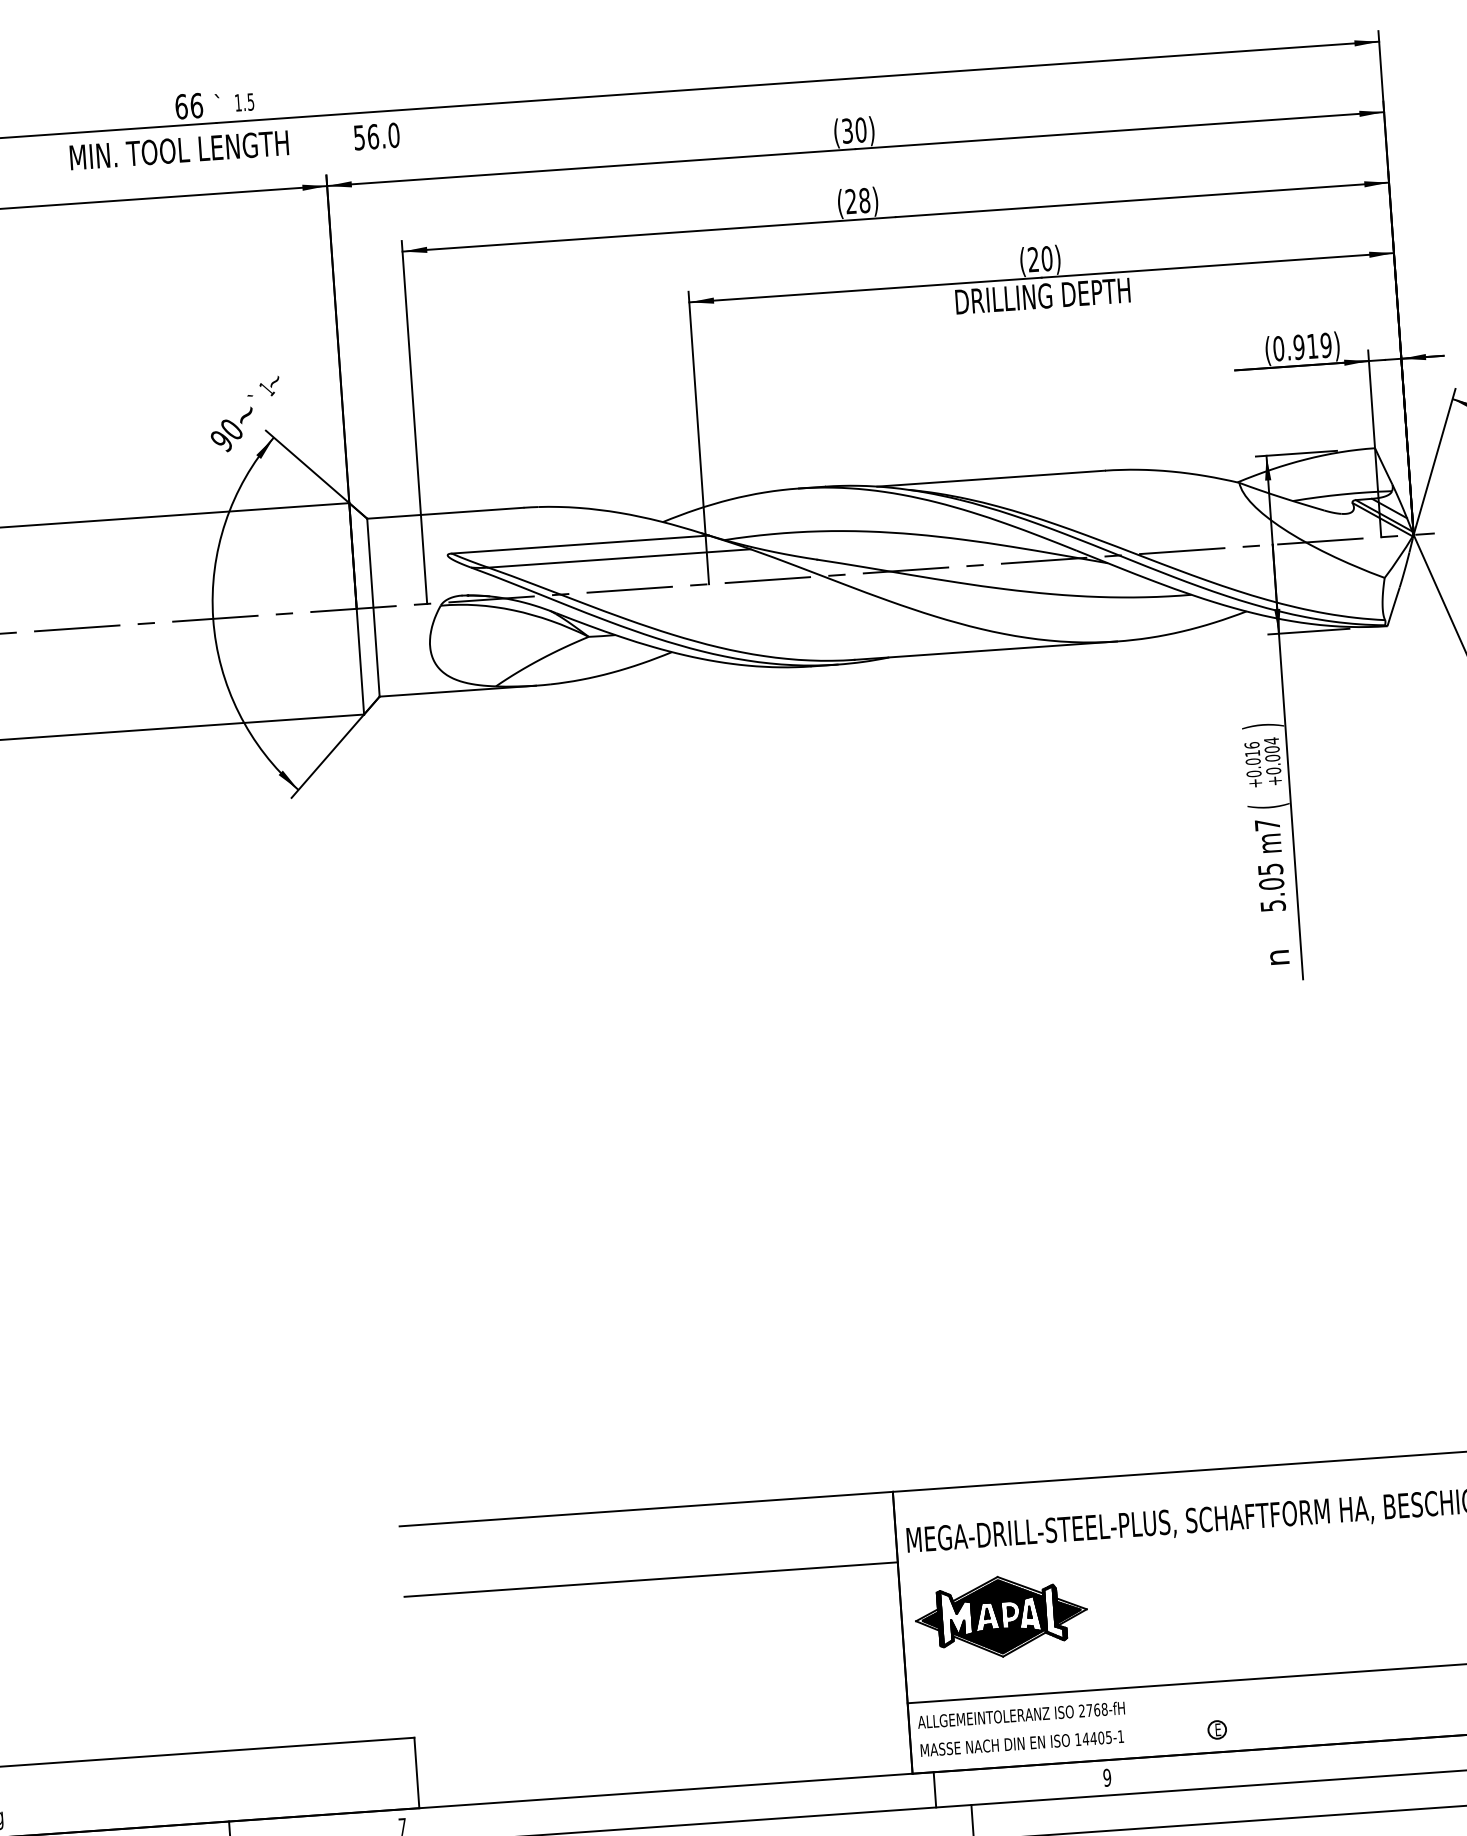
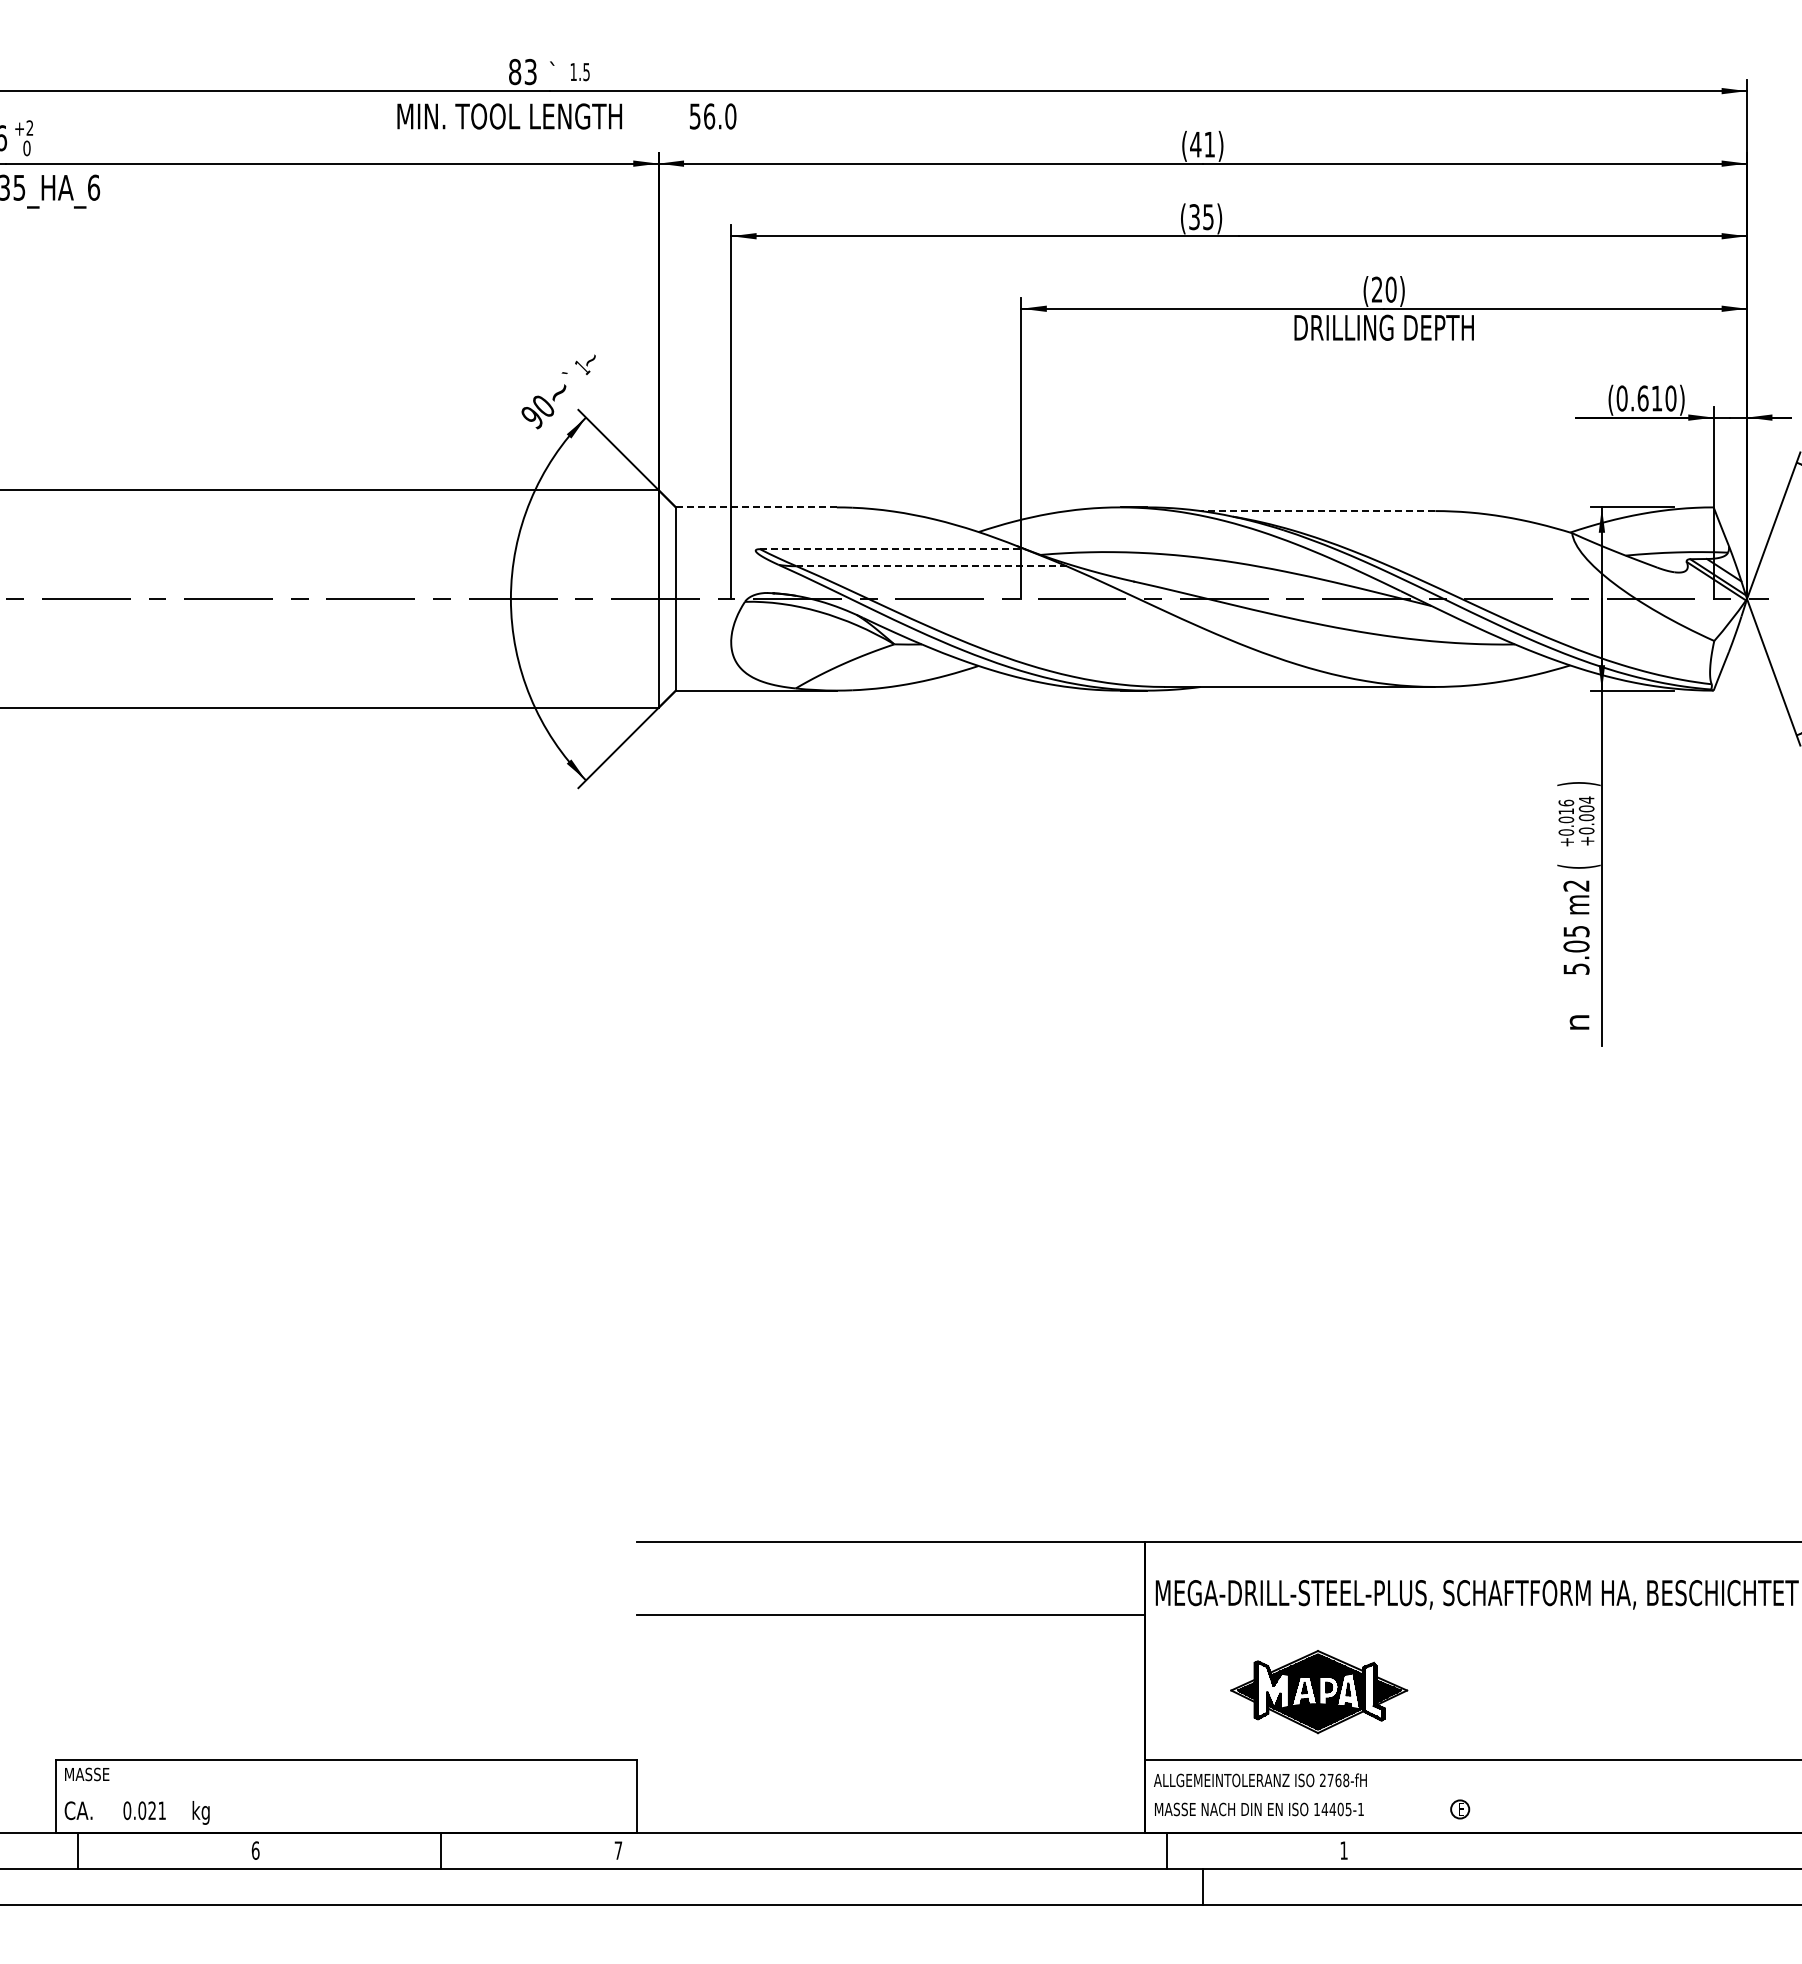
text: (188, 105) -> (522, 71), 66 -> 83
text: (853, 130) -> (1202, 144), (30) -> (41)
text: (857, 201) -> (1201, 217), (28) -> (35)
text: (1312, 346) -> (1656, 398), (0.919) -> (0.610)
line: (990, 479) -> (1317, 511), solid -> dashed
line: (445, 513) -> (756, 507), solid -> dashed
line: (580, 544) -> (892, 549), solid -> dashed
line: (619, 558) -> (931, 566), solid -> dashed
text: (1267, 824) -> (1576, 885), m7 -> m2
part: (1001, 1617) -> (1319, 1692), moved
text: (1106, 1777) -> (1343, 1850), 9 -> 1

